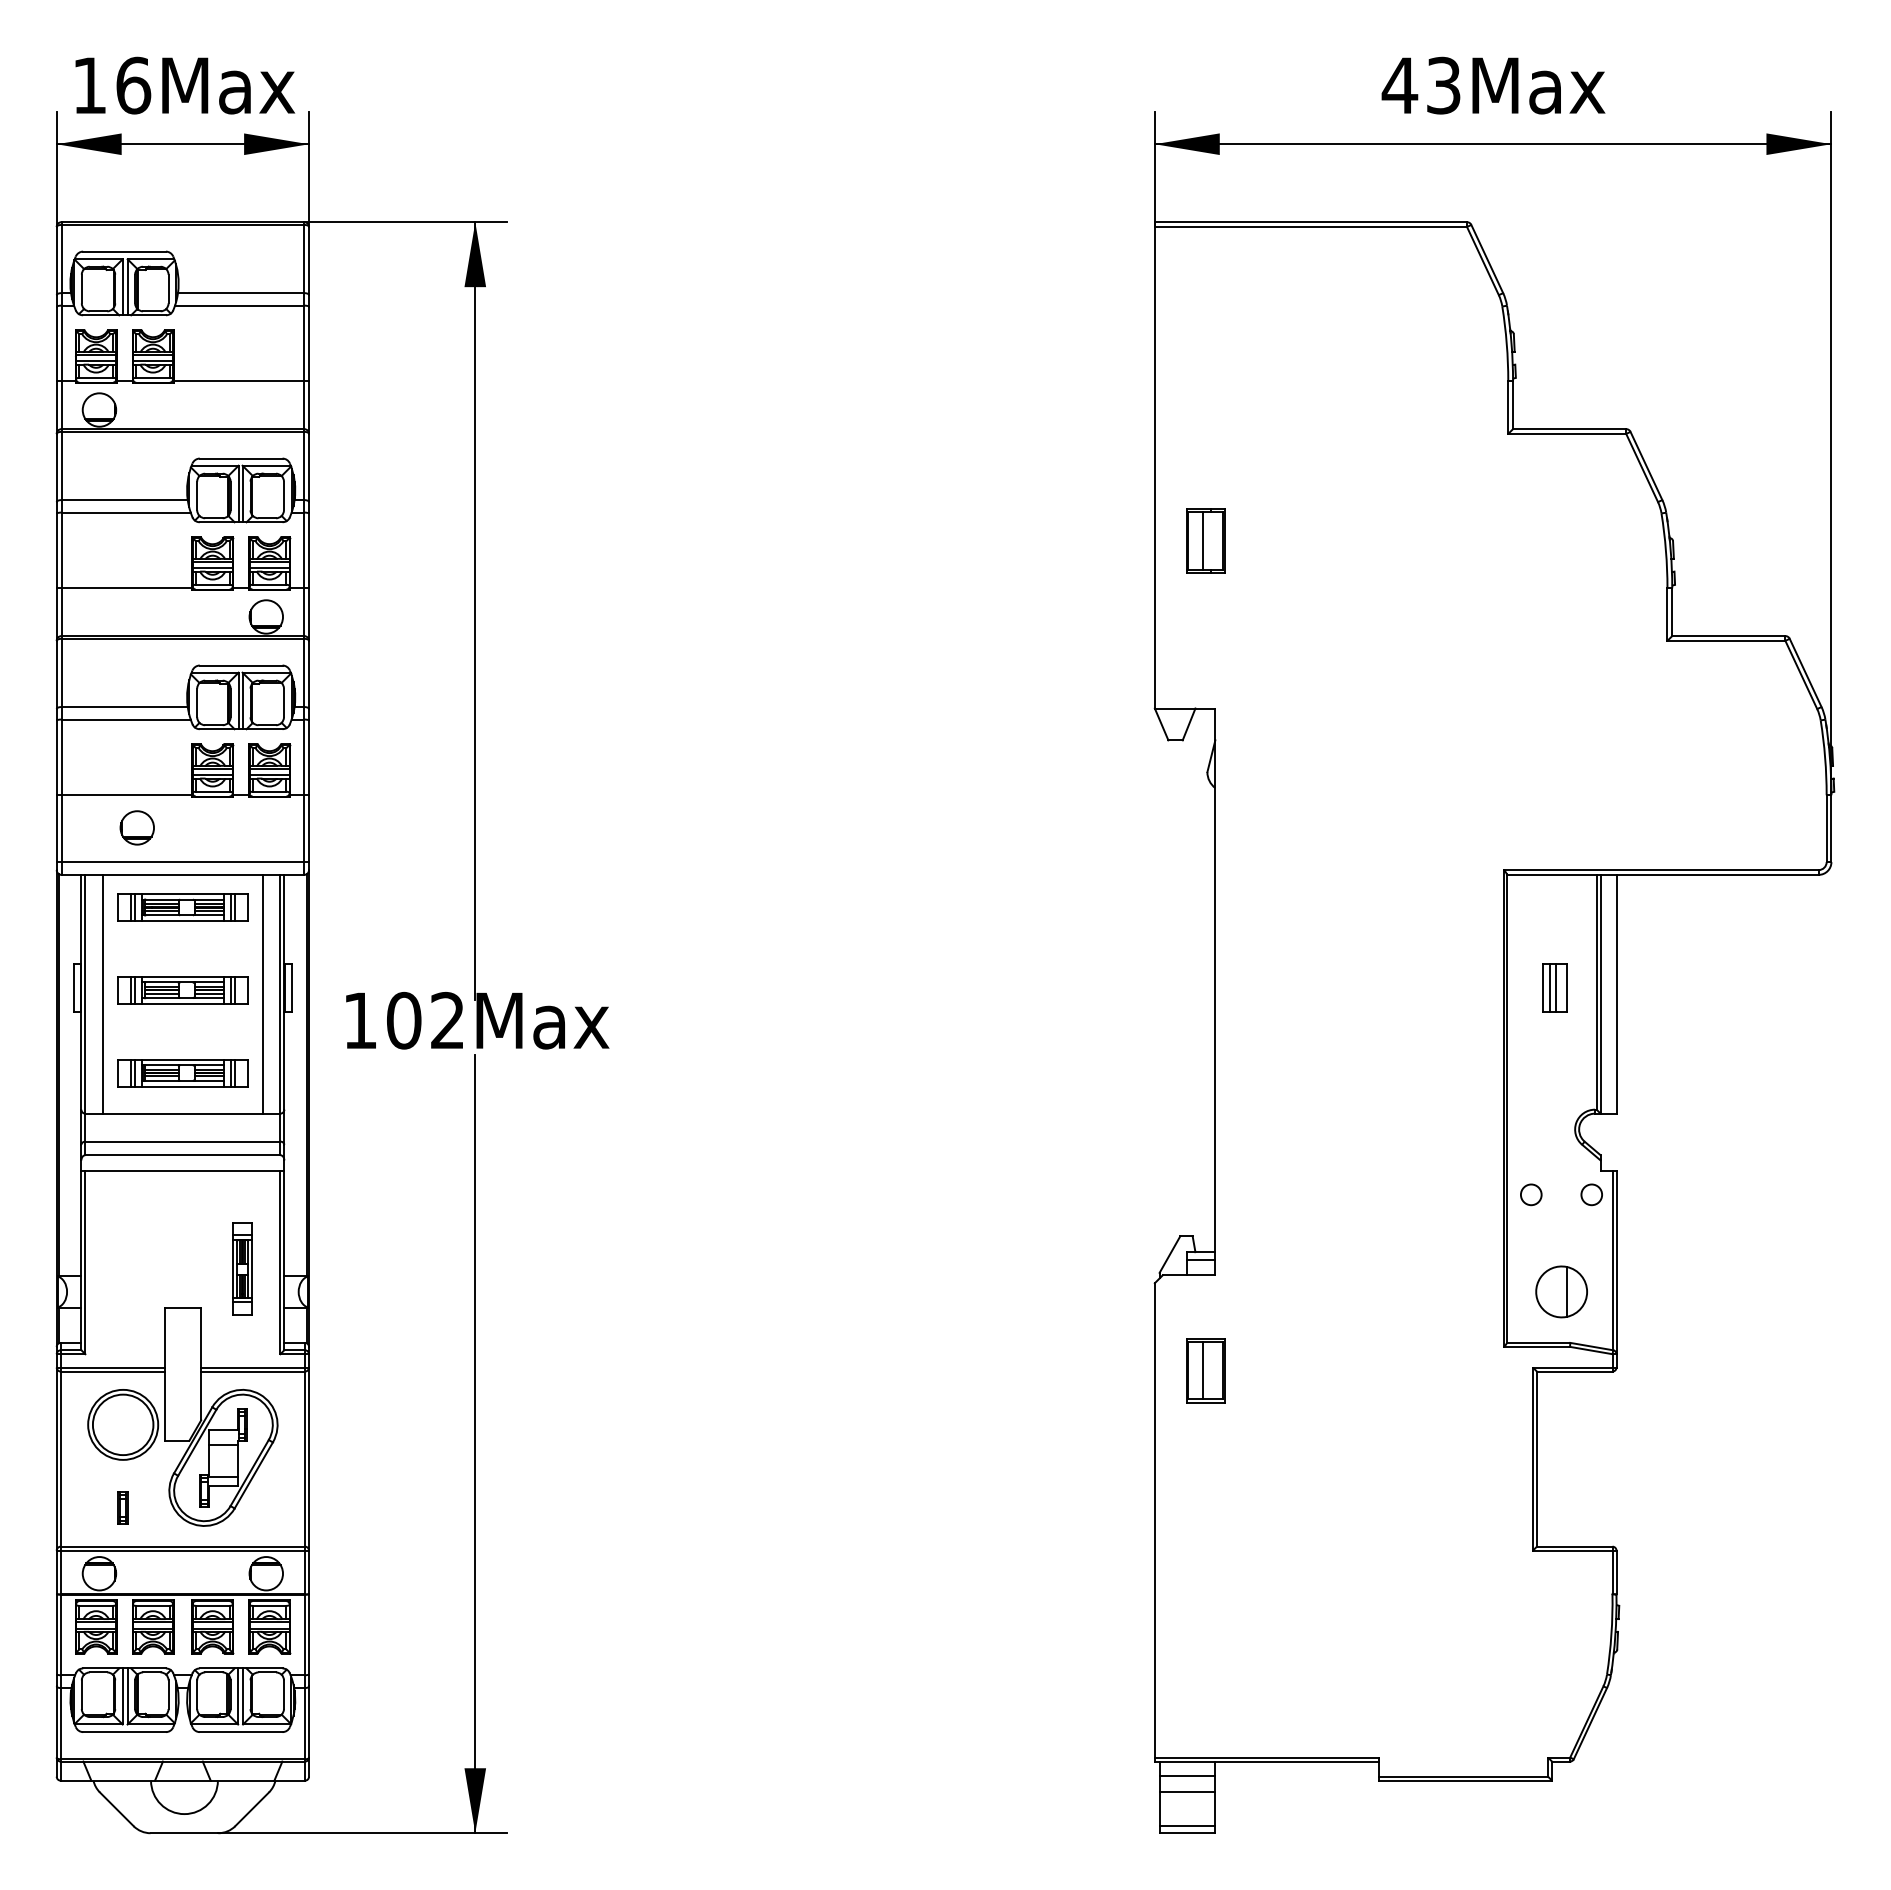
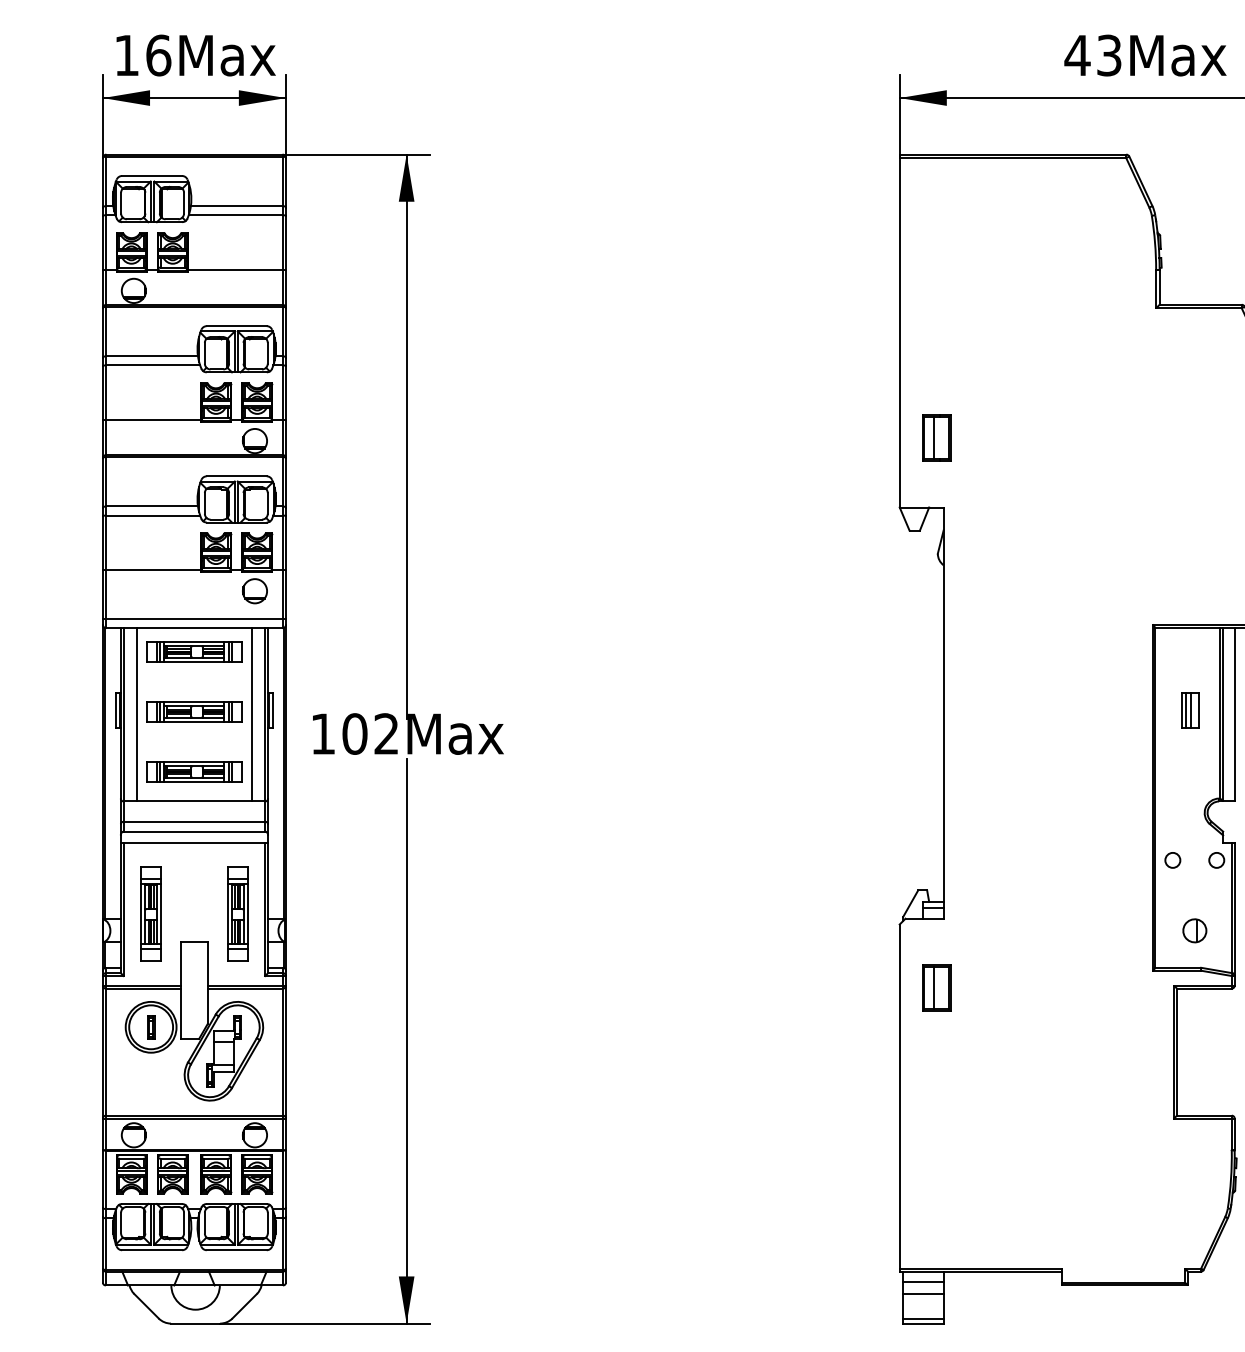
part: (1205, 540) -> (936, 437), moved
part: (136, 827) -> (254, 590), moved
part: (123, 1268) -> (151, 913), added
part: (242, 1268) -> (237, 913), size x1.43
part: (1561, 1291) -> (1194, 930), size x0.62
part: (122, 1507) -> (150, 1027), moved

